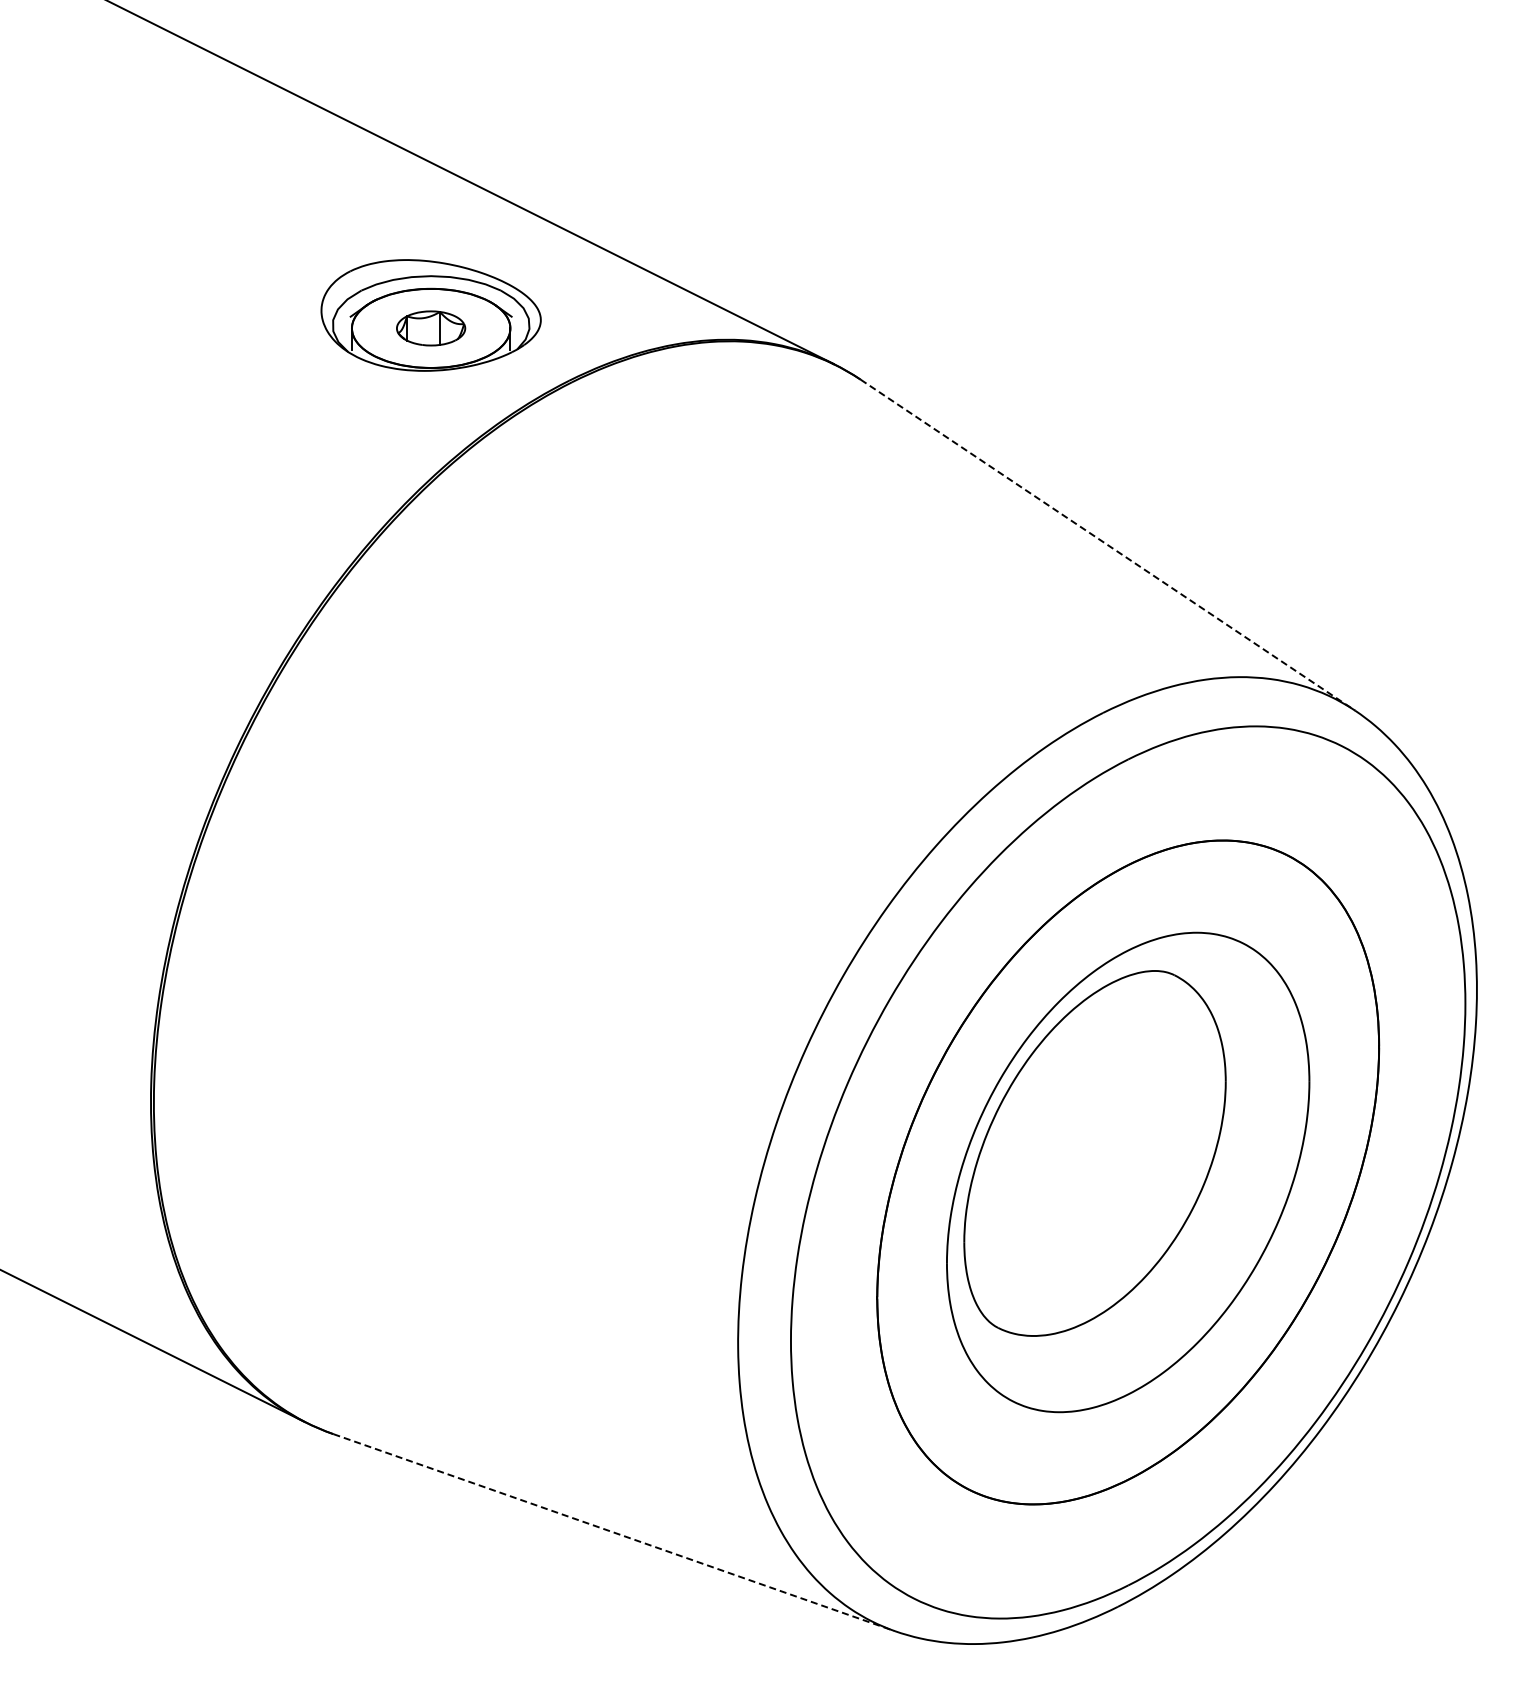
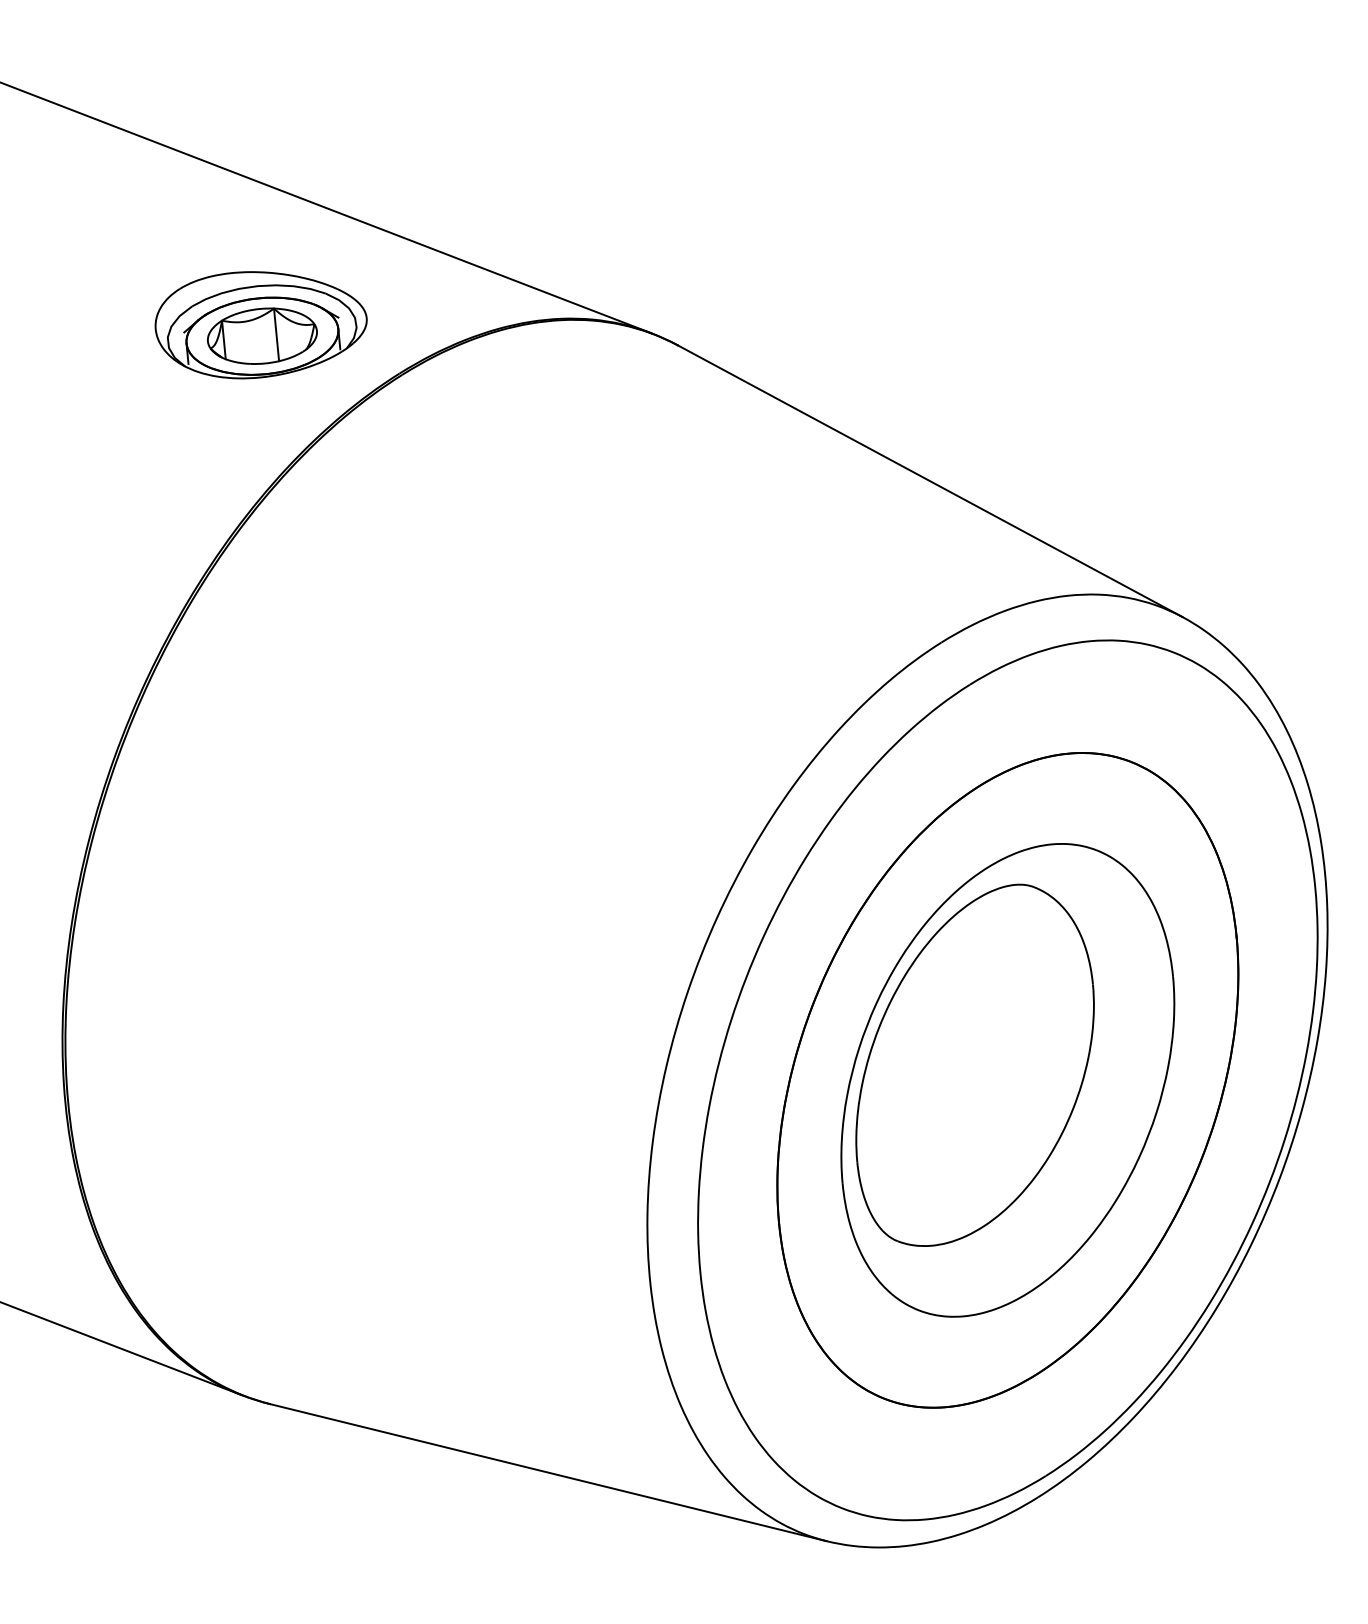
part: (430, 328) -> (261, 336), size x1.67
line: (1108, 545) -> (931, 481), dashed -> solid
line: (614, 1532) -> (549, 1472), dashed -> solid

